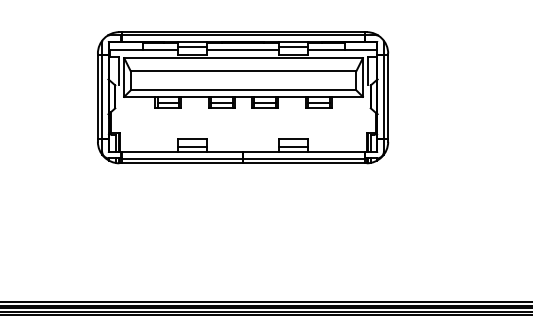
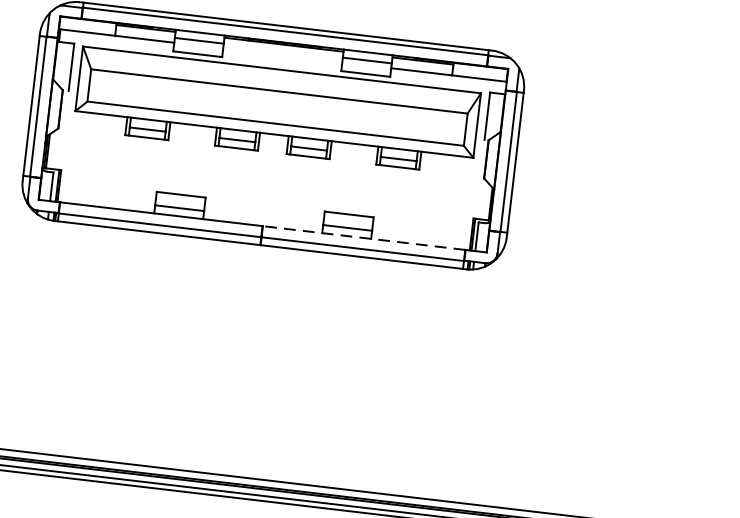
line: (242, 49) -> (281, 55), removed
line: (303, 151) -> (363, 237), solid -> dashed

